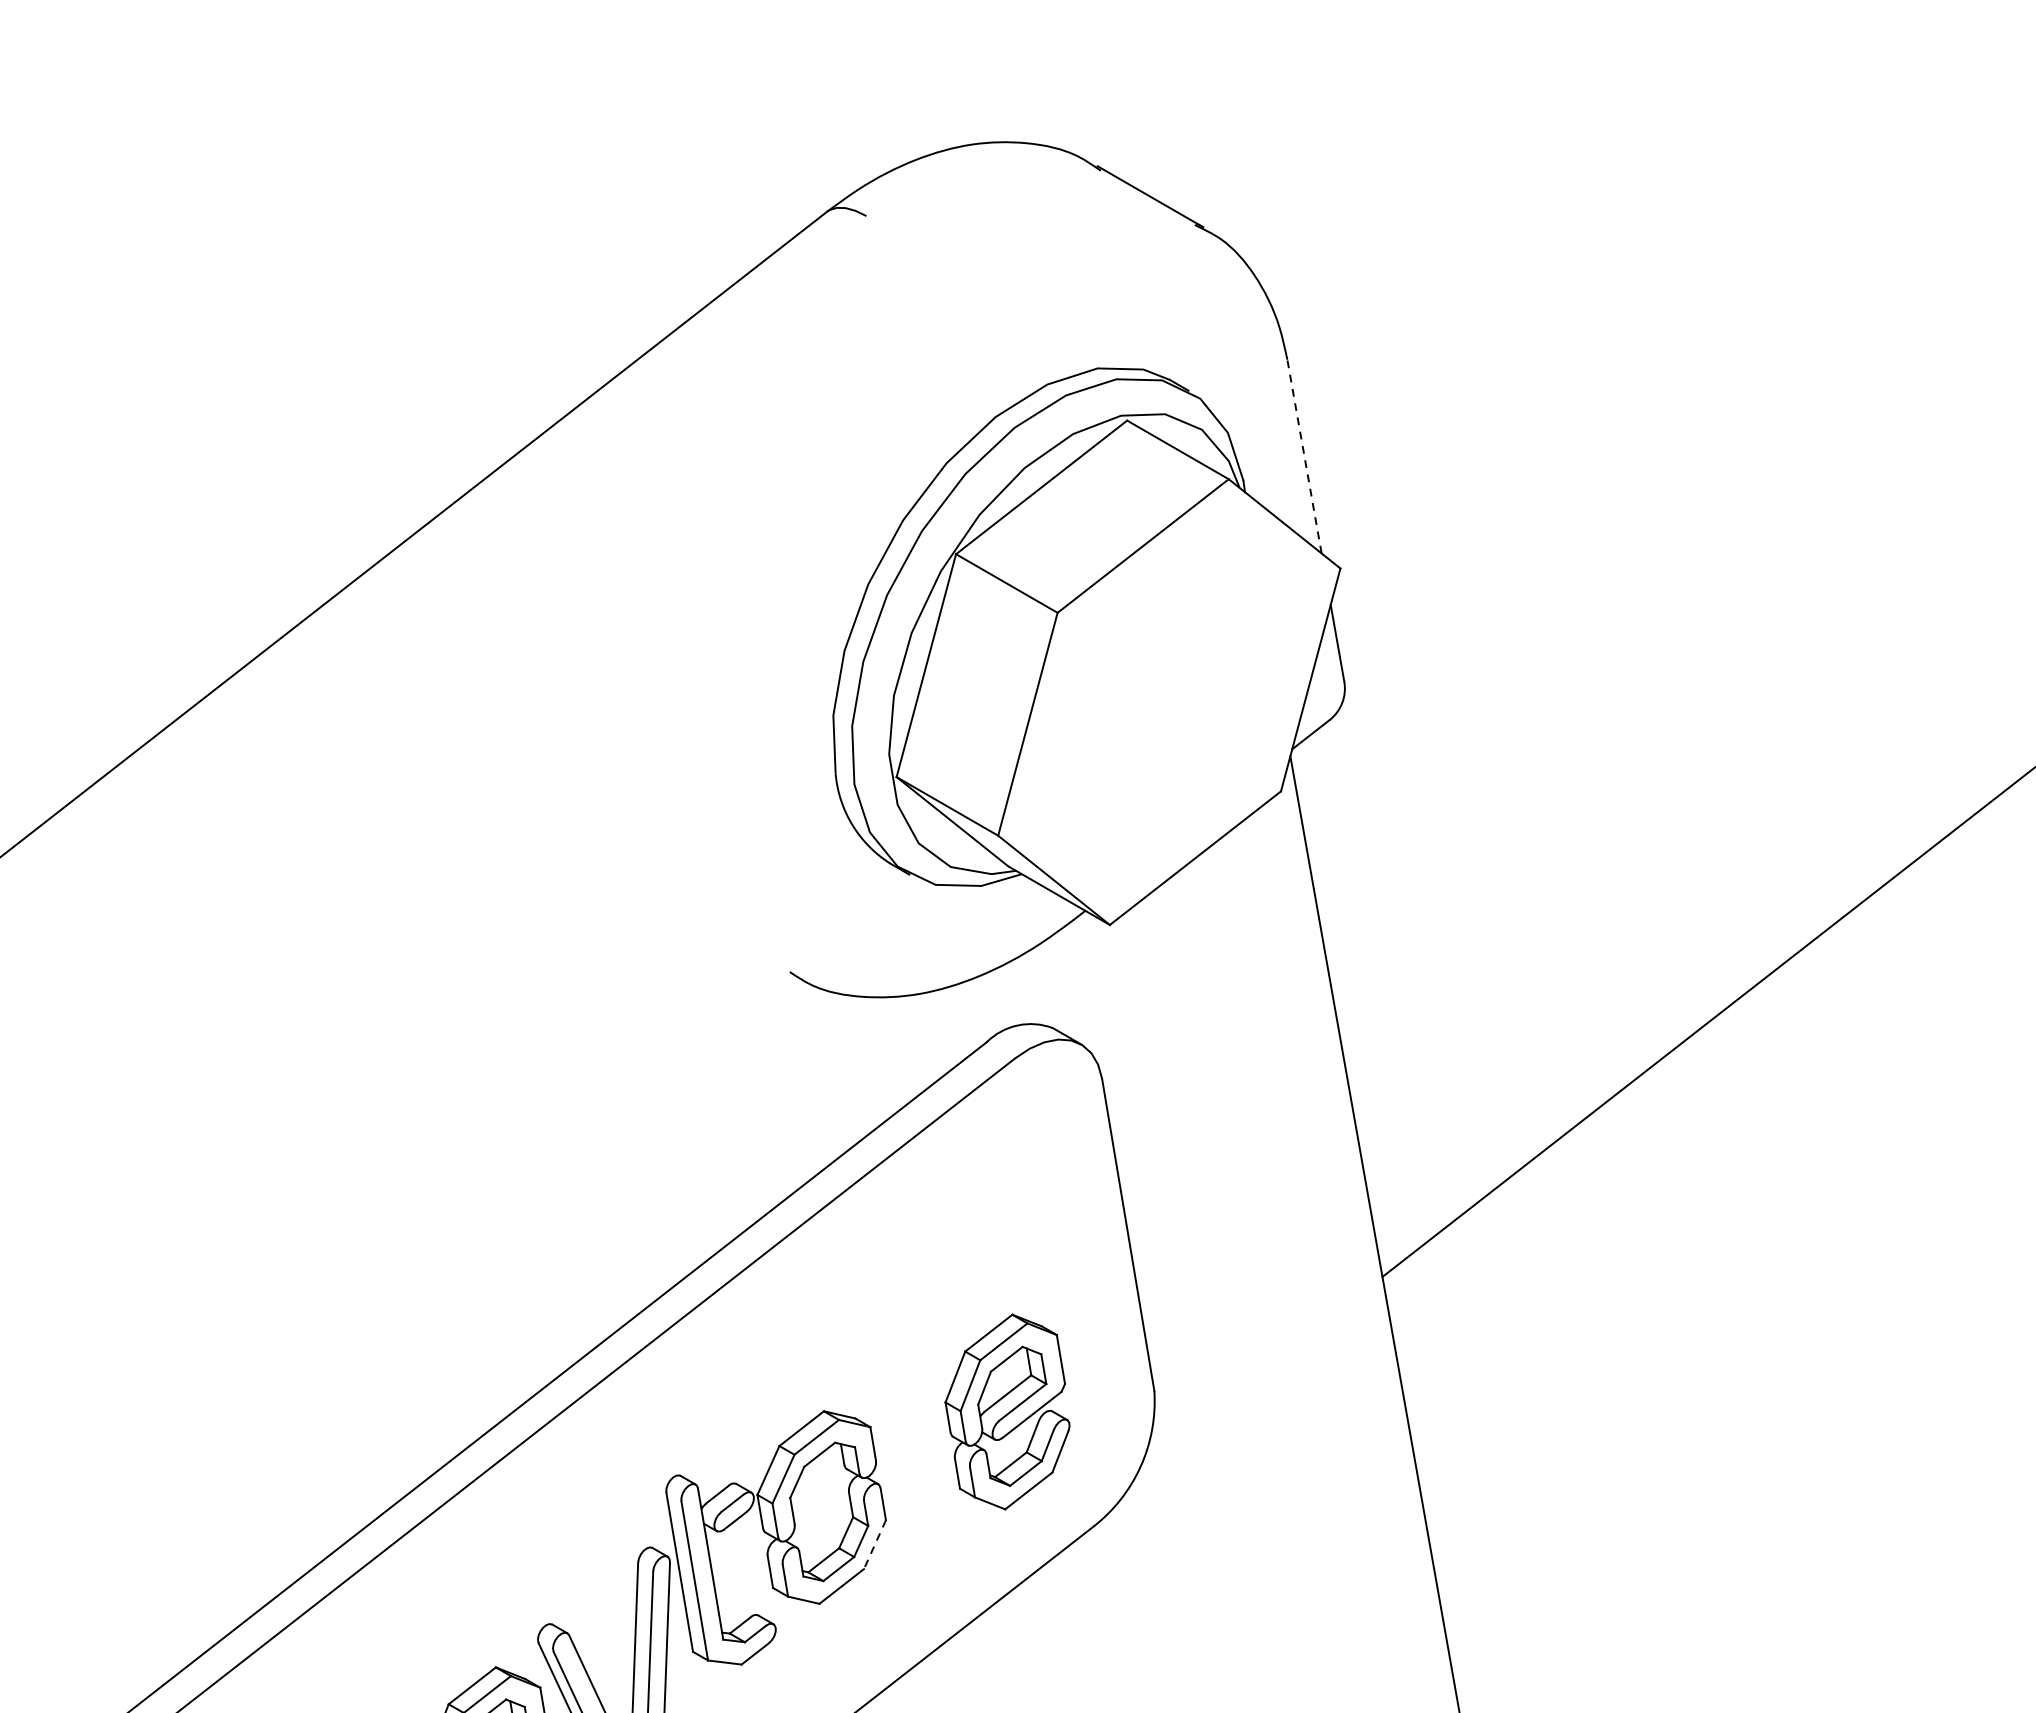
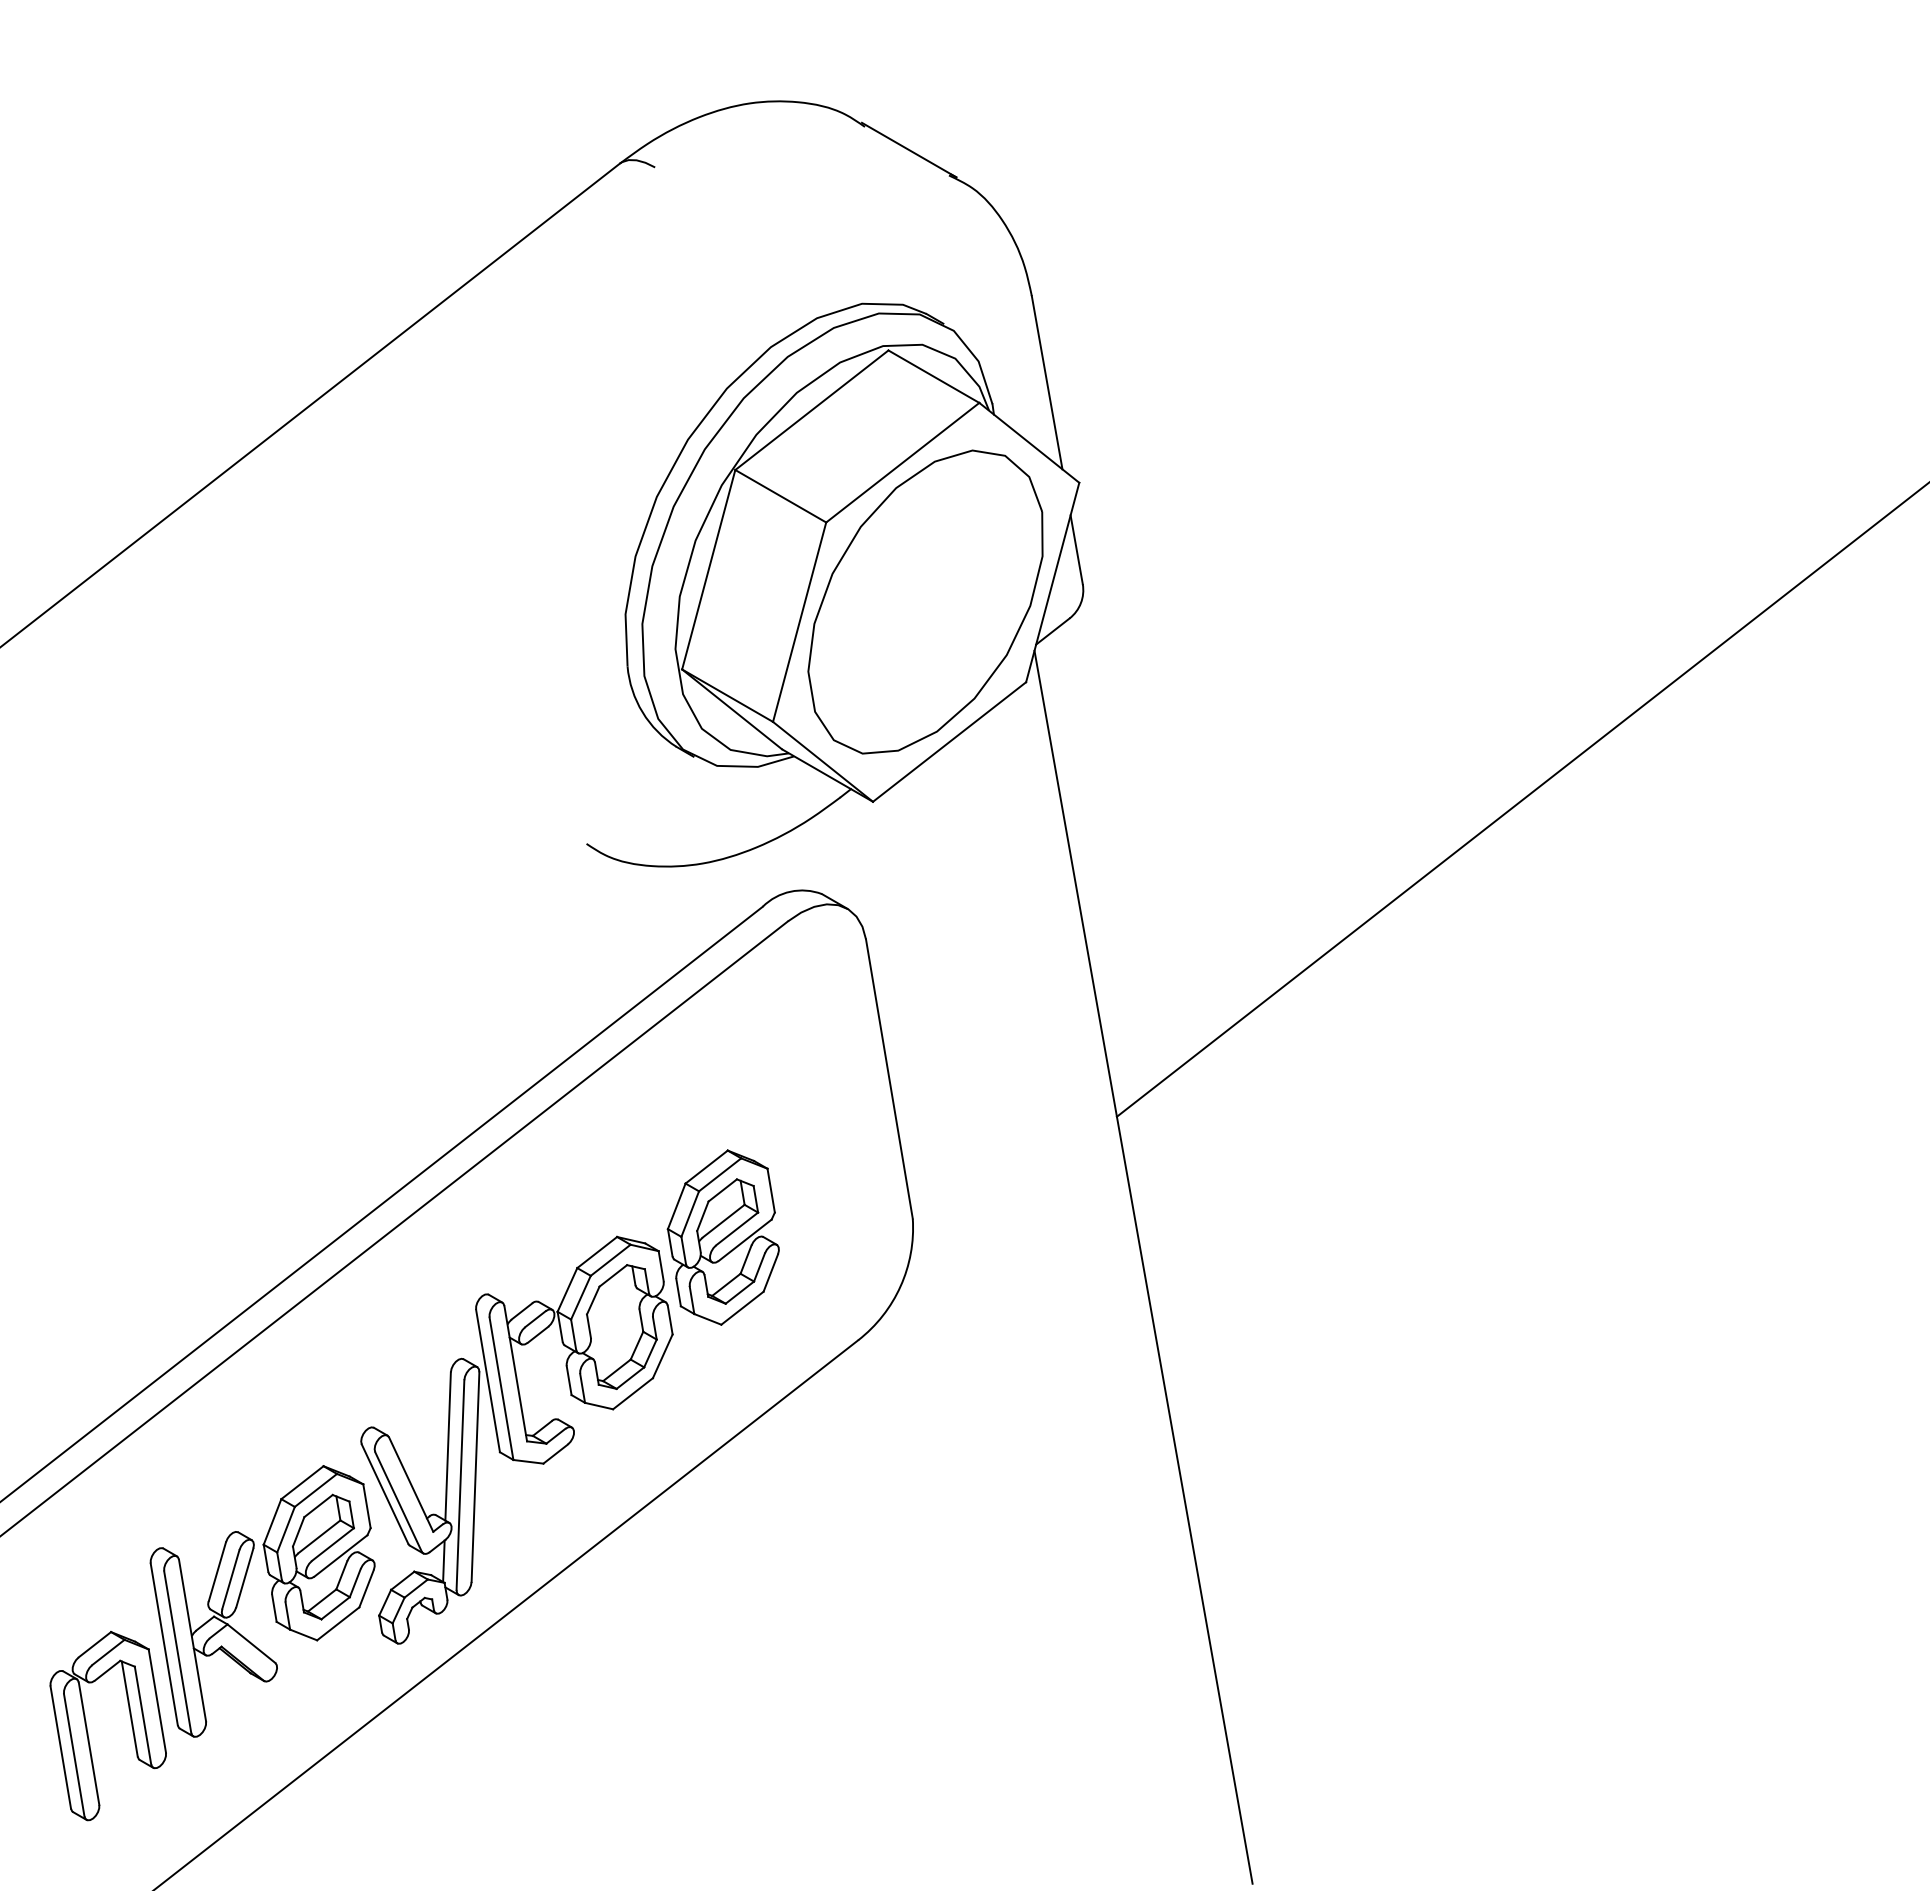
line: (1304, 456) -> (1047, 382), dashed -> solid
part: (1168, 701) -> (925, 601), added
part: (1006, 1411) -> (722, 1237), moved
line: (874, 1544) -> (662, 1356), dashed -> solid

